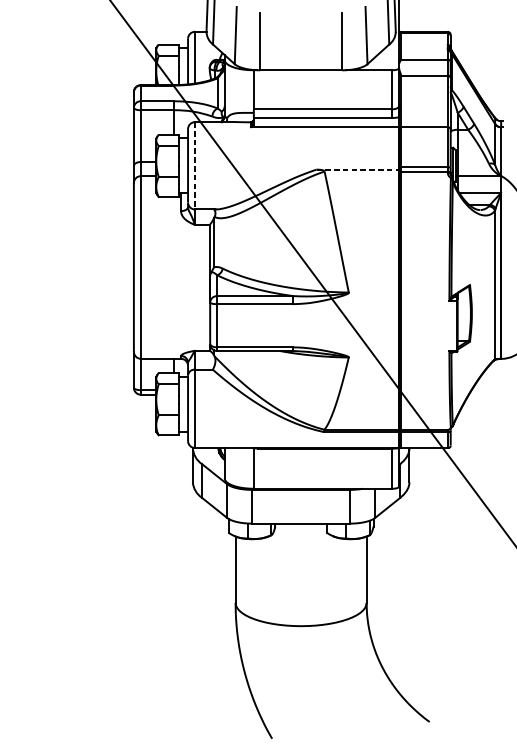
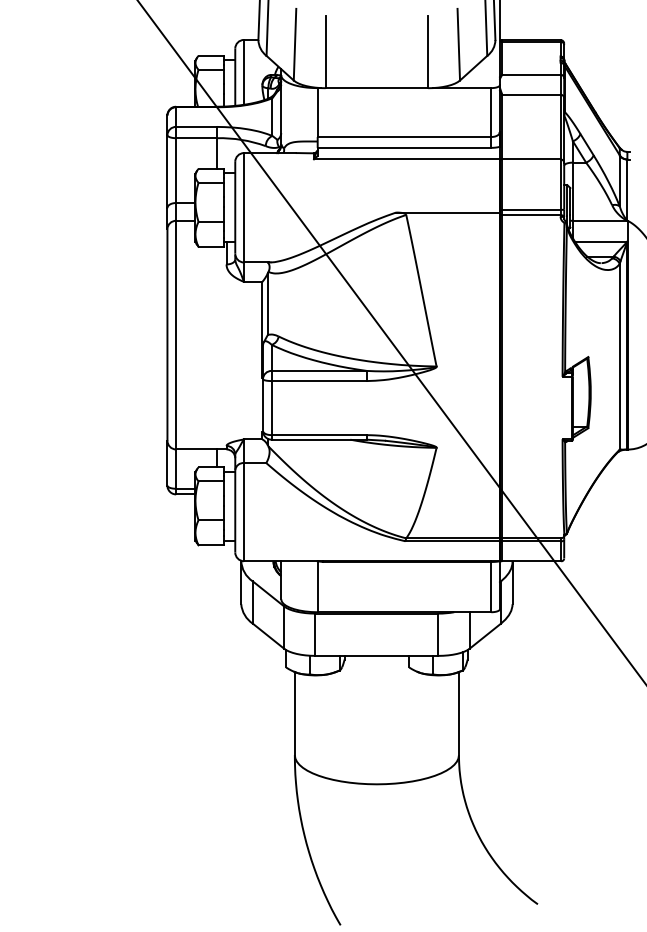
line: (195, 165) -> (244, 207), dashed -> solid
line: (358, 169) -> (448, 212), dashed -> solid

